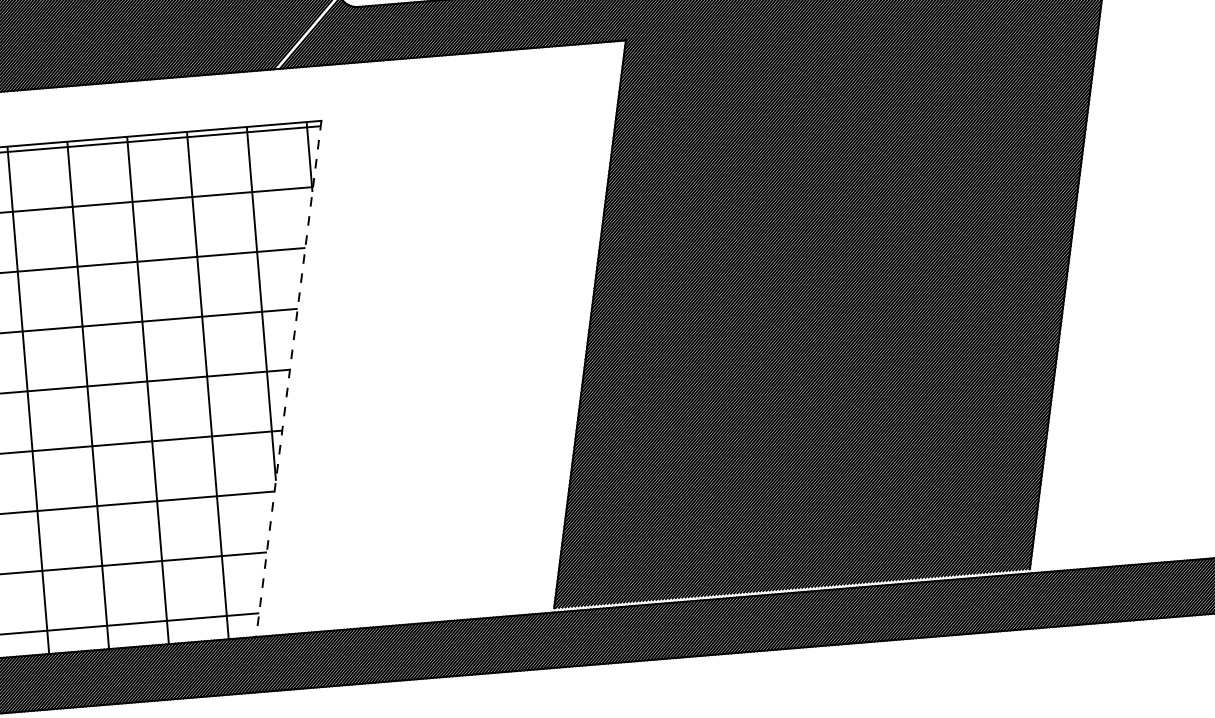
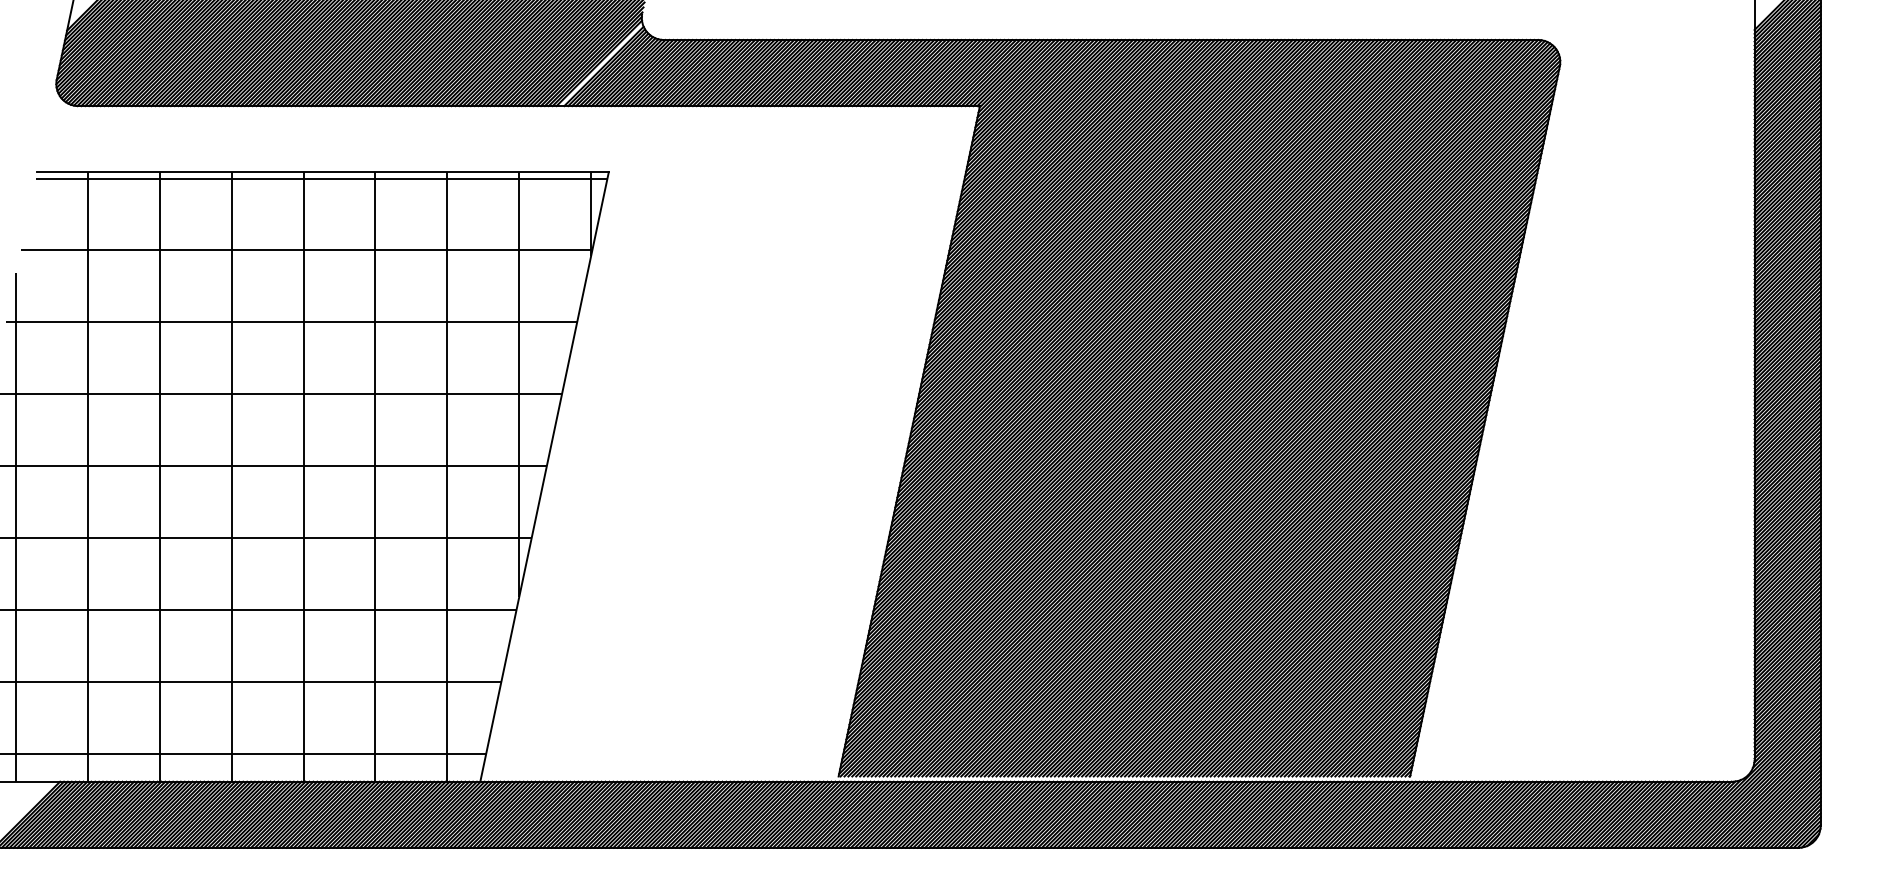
line: (288, 379) -> (544, 477), dashed -> solid

